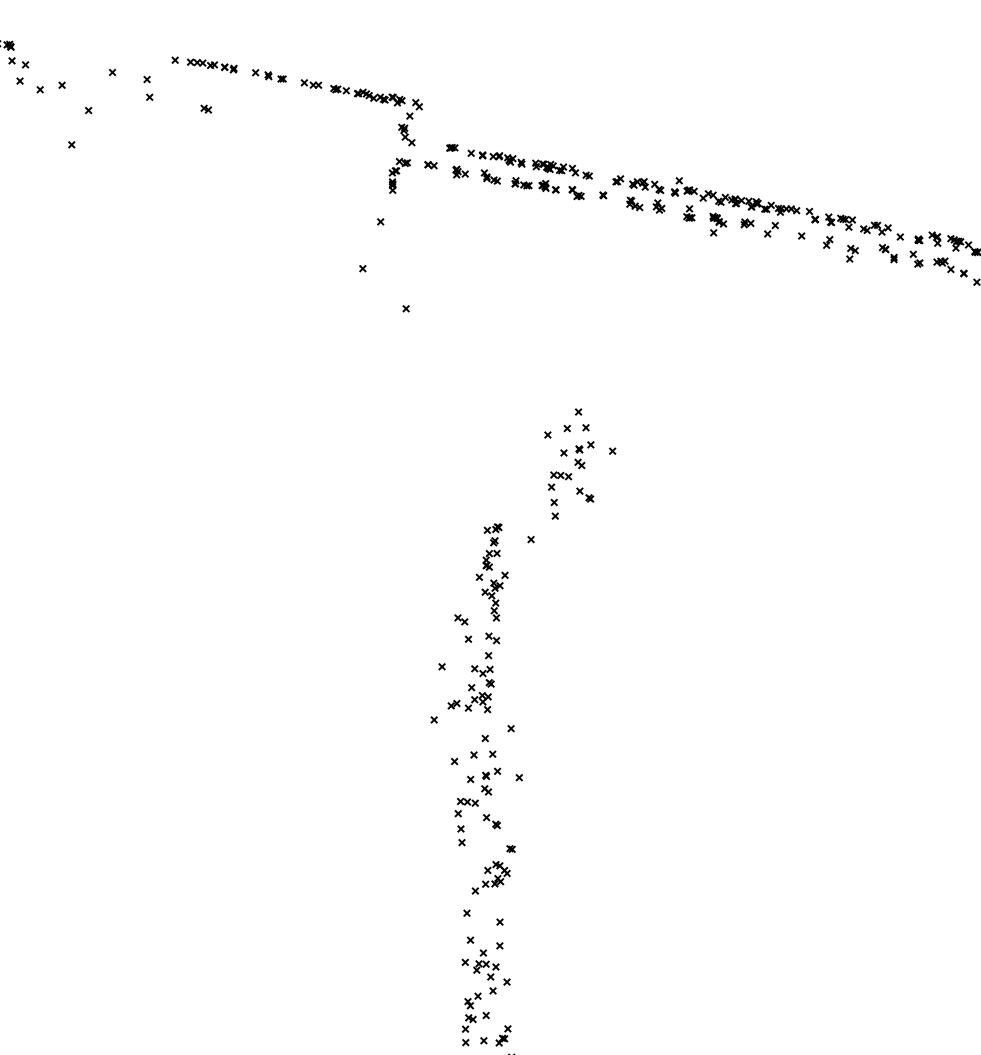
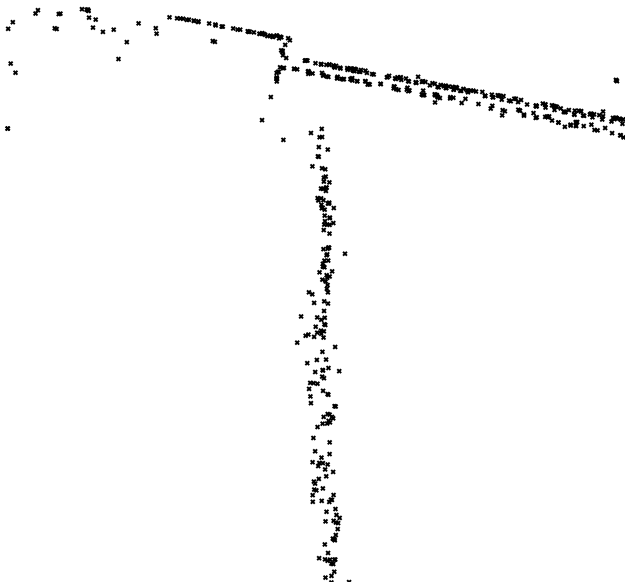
part: (146, 86) -> (155, 30), size x0.62
part: (205, 109) -> (213, 41), moved
part: (485, 391) -> (322, 180), added
part: (578, 464) -> (368, 216), removed

